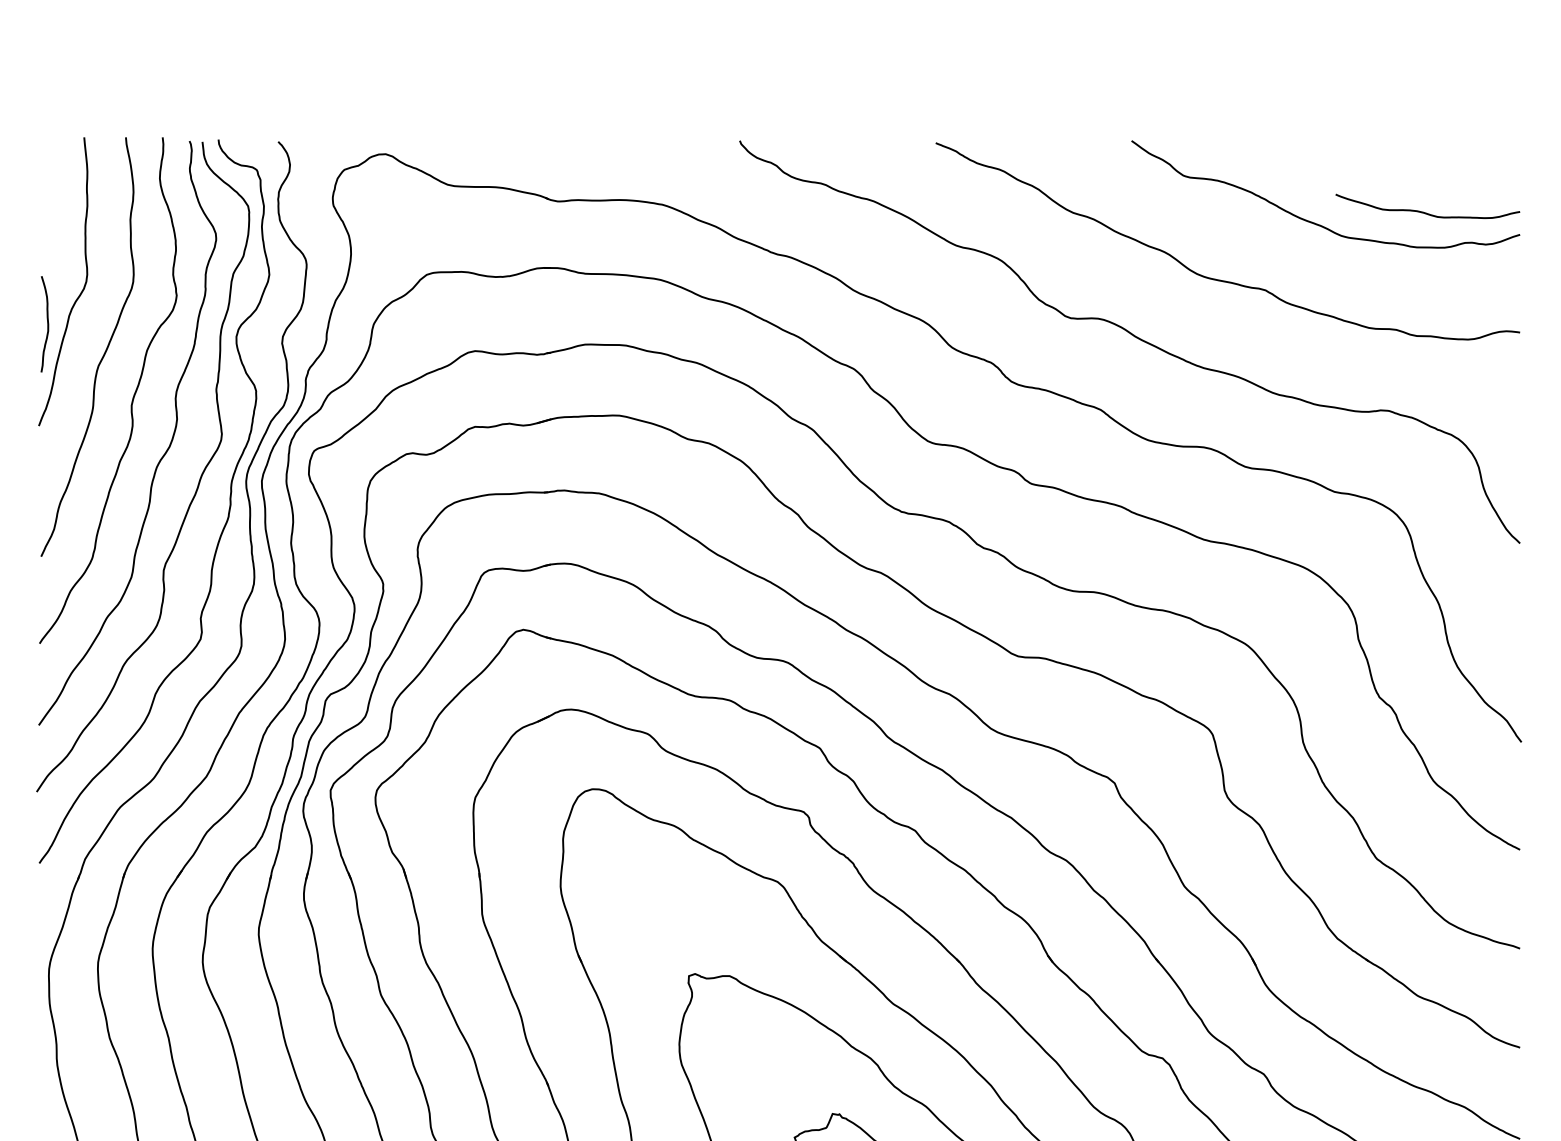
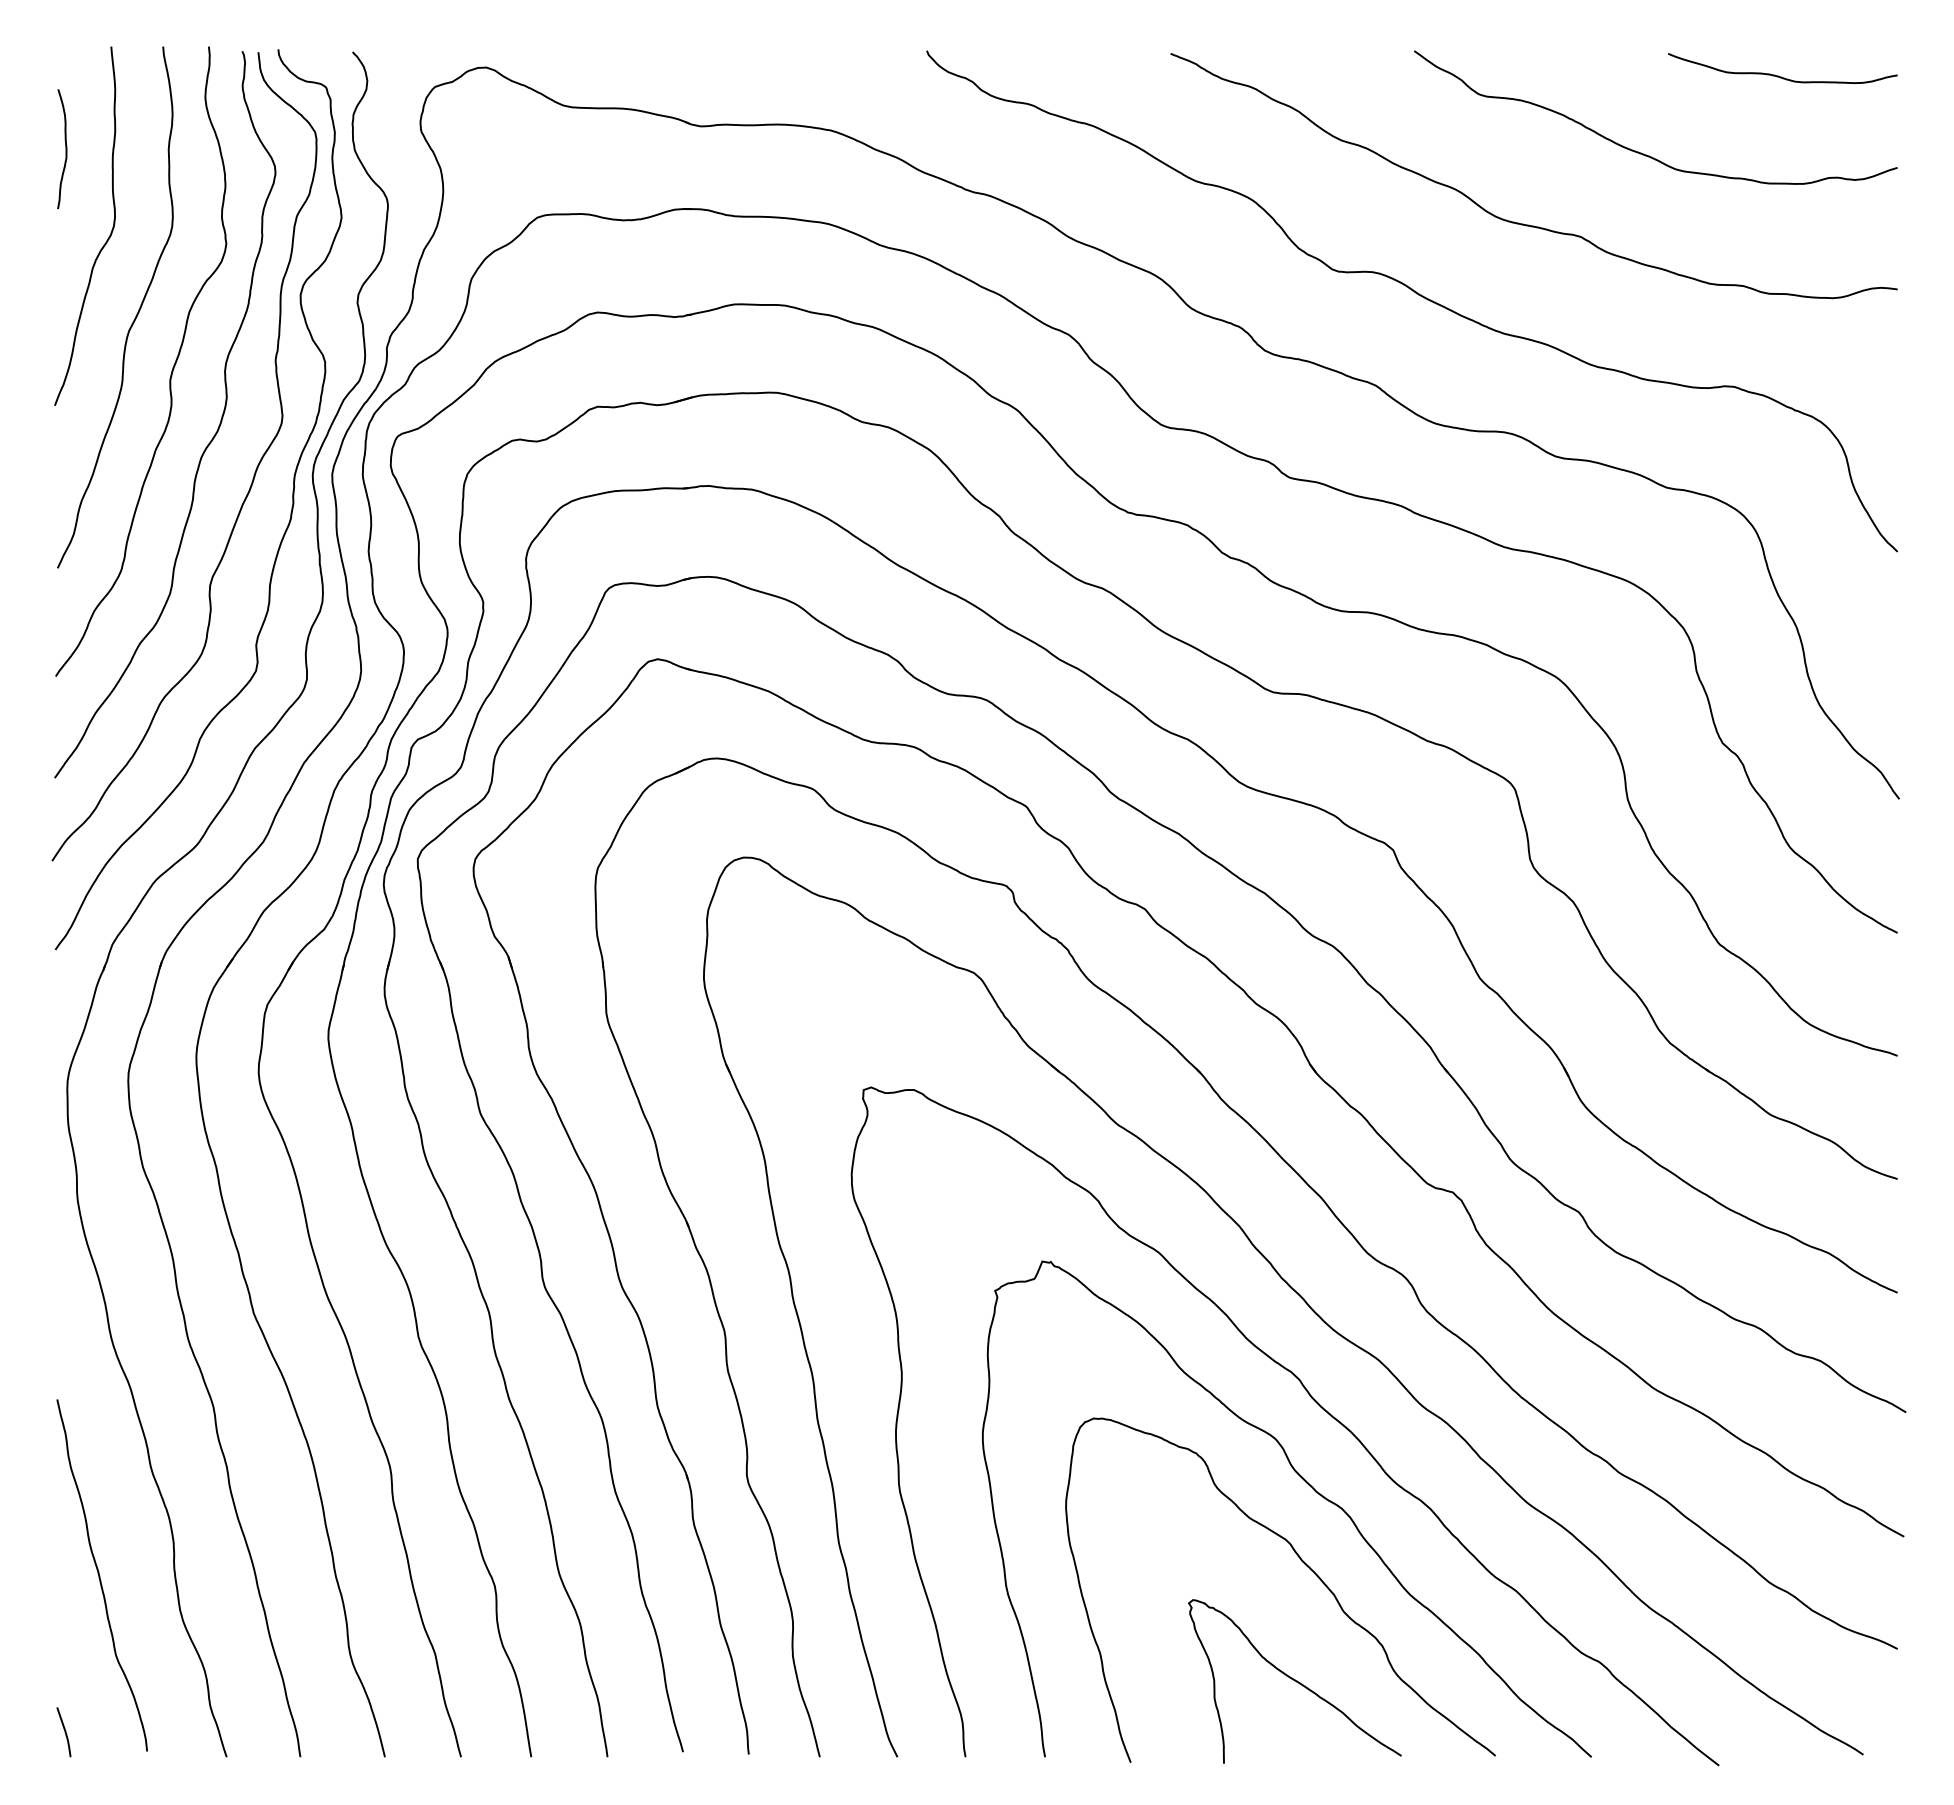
curve: (1424, 212) -> (1778, 75), moved
curve: (47, 324) -> (65, 149), moved

